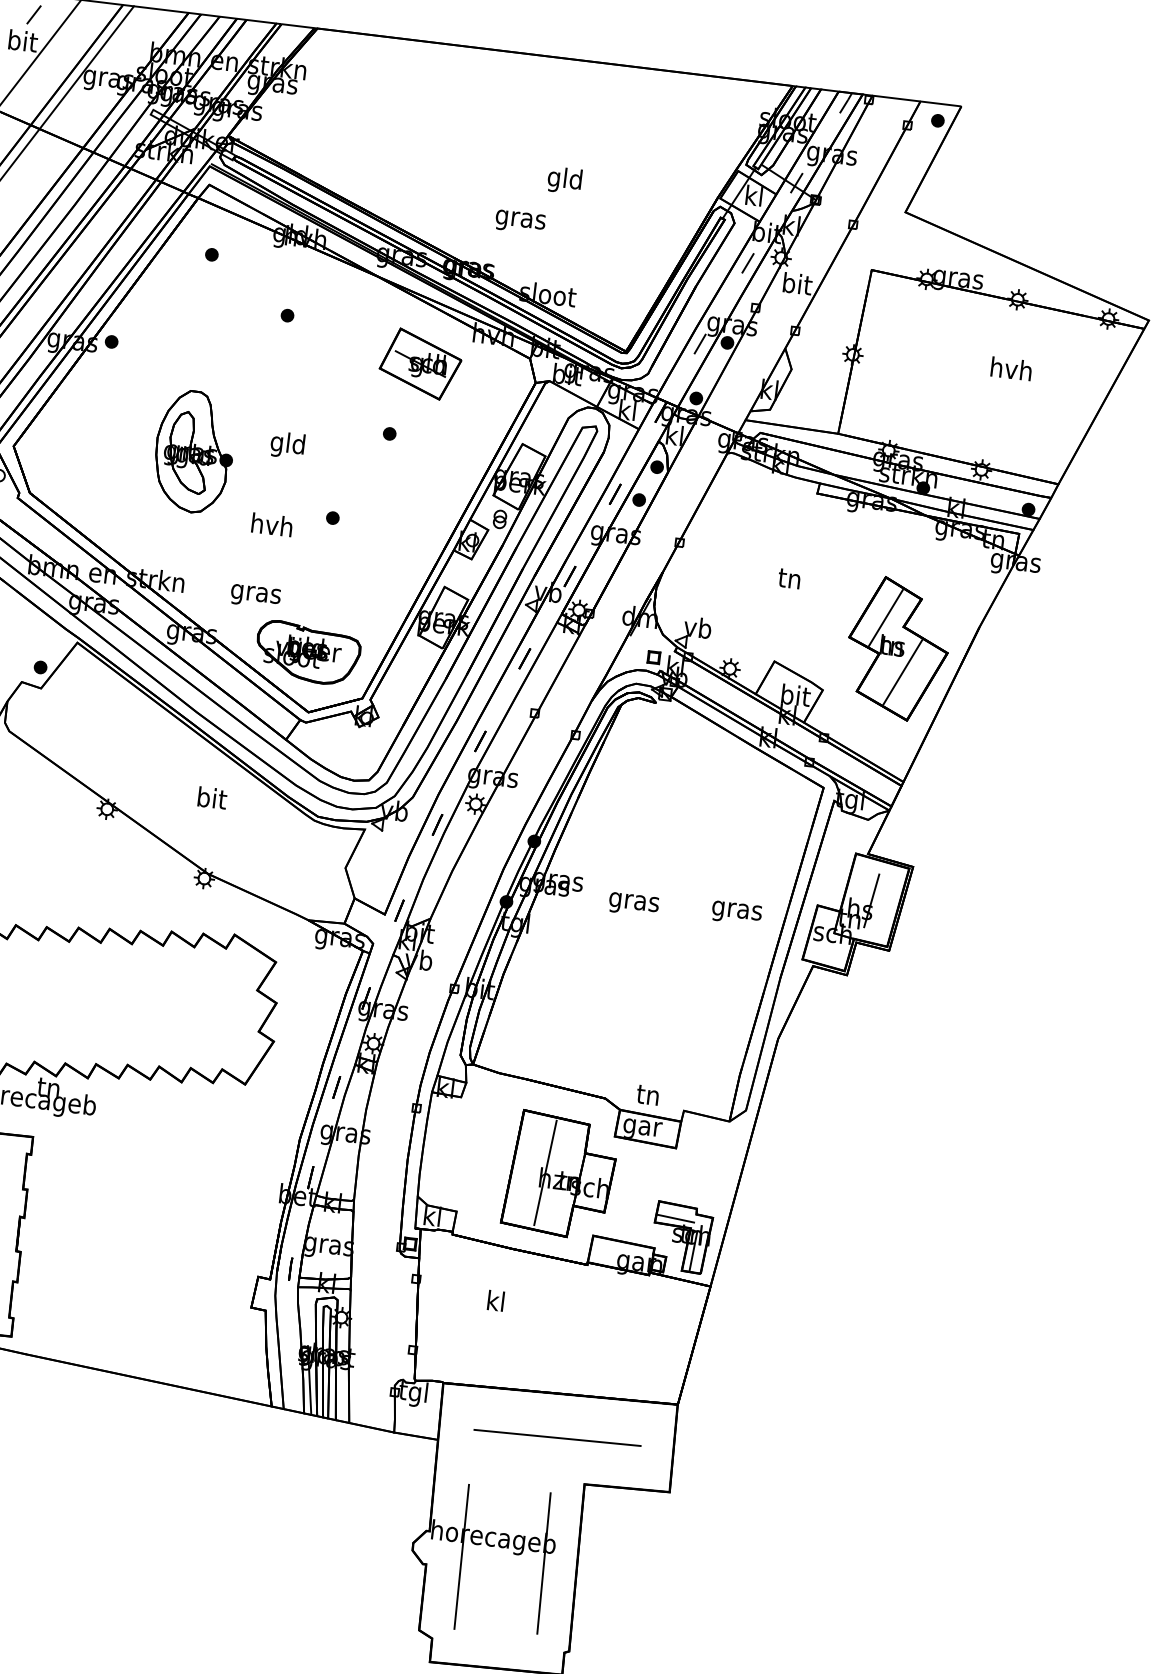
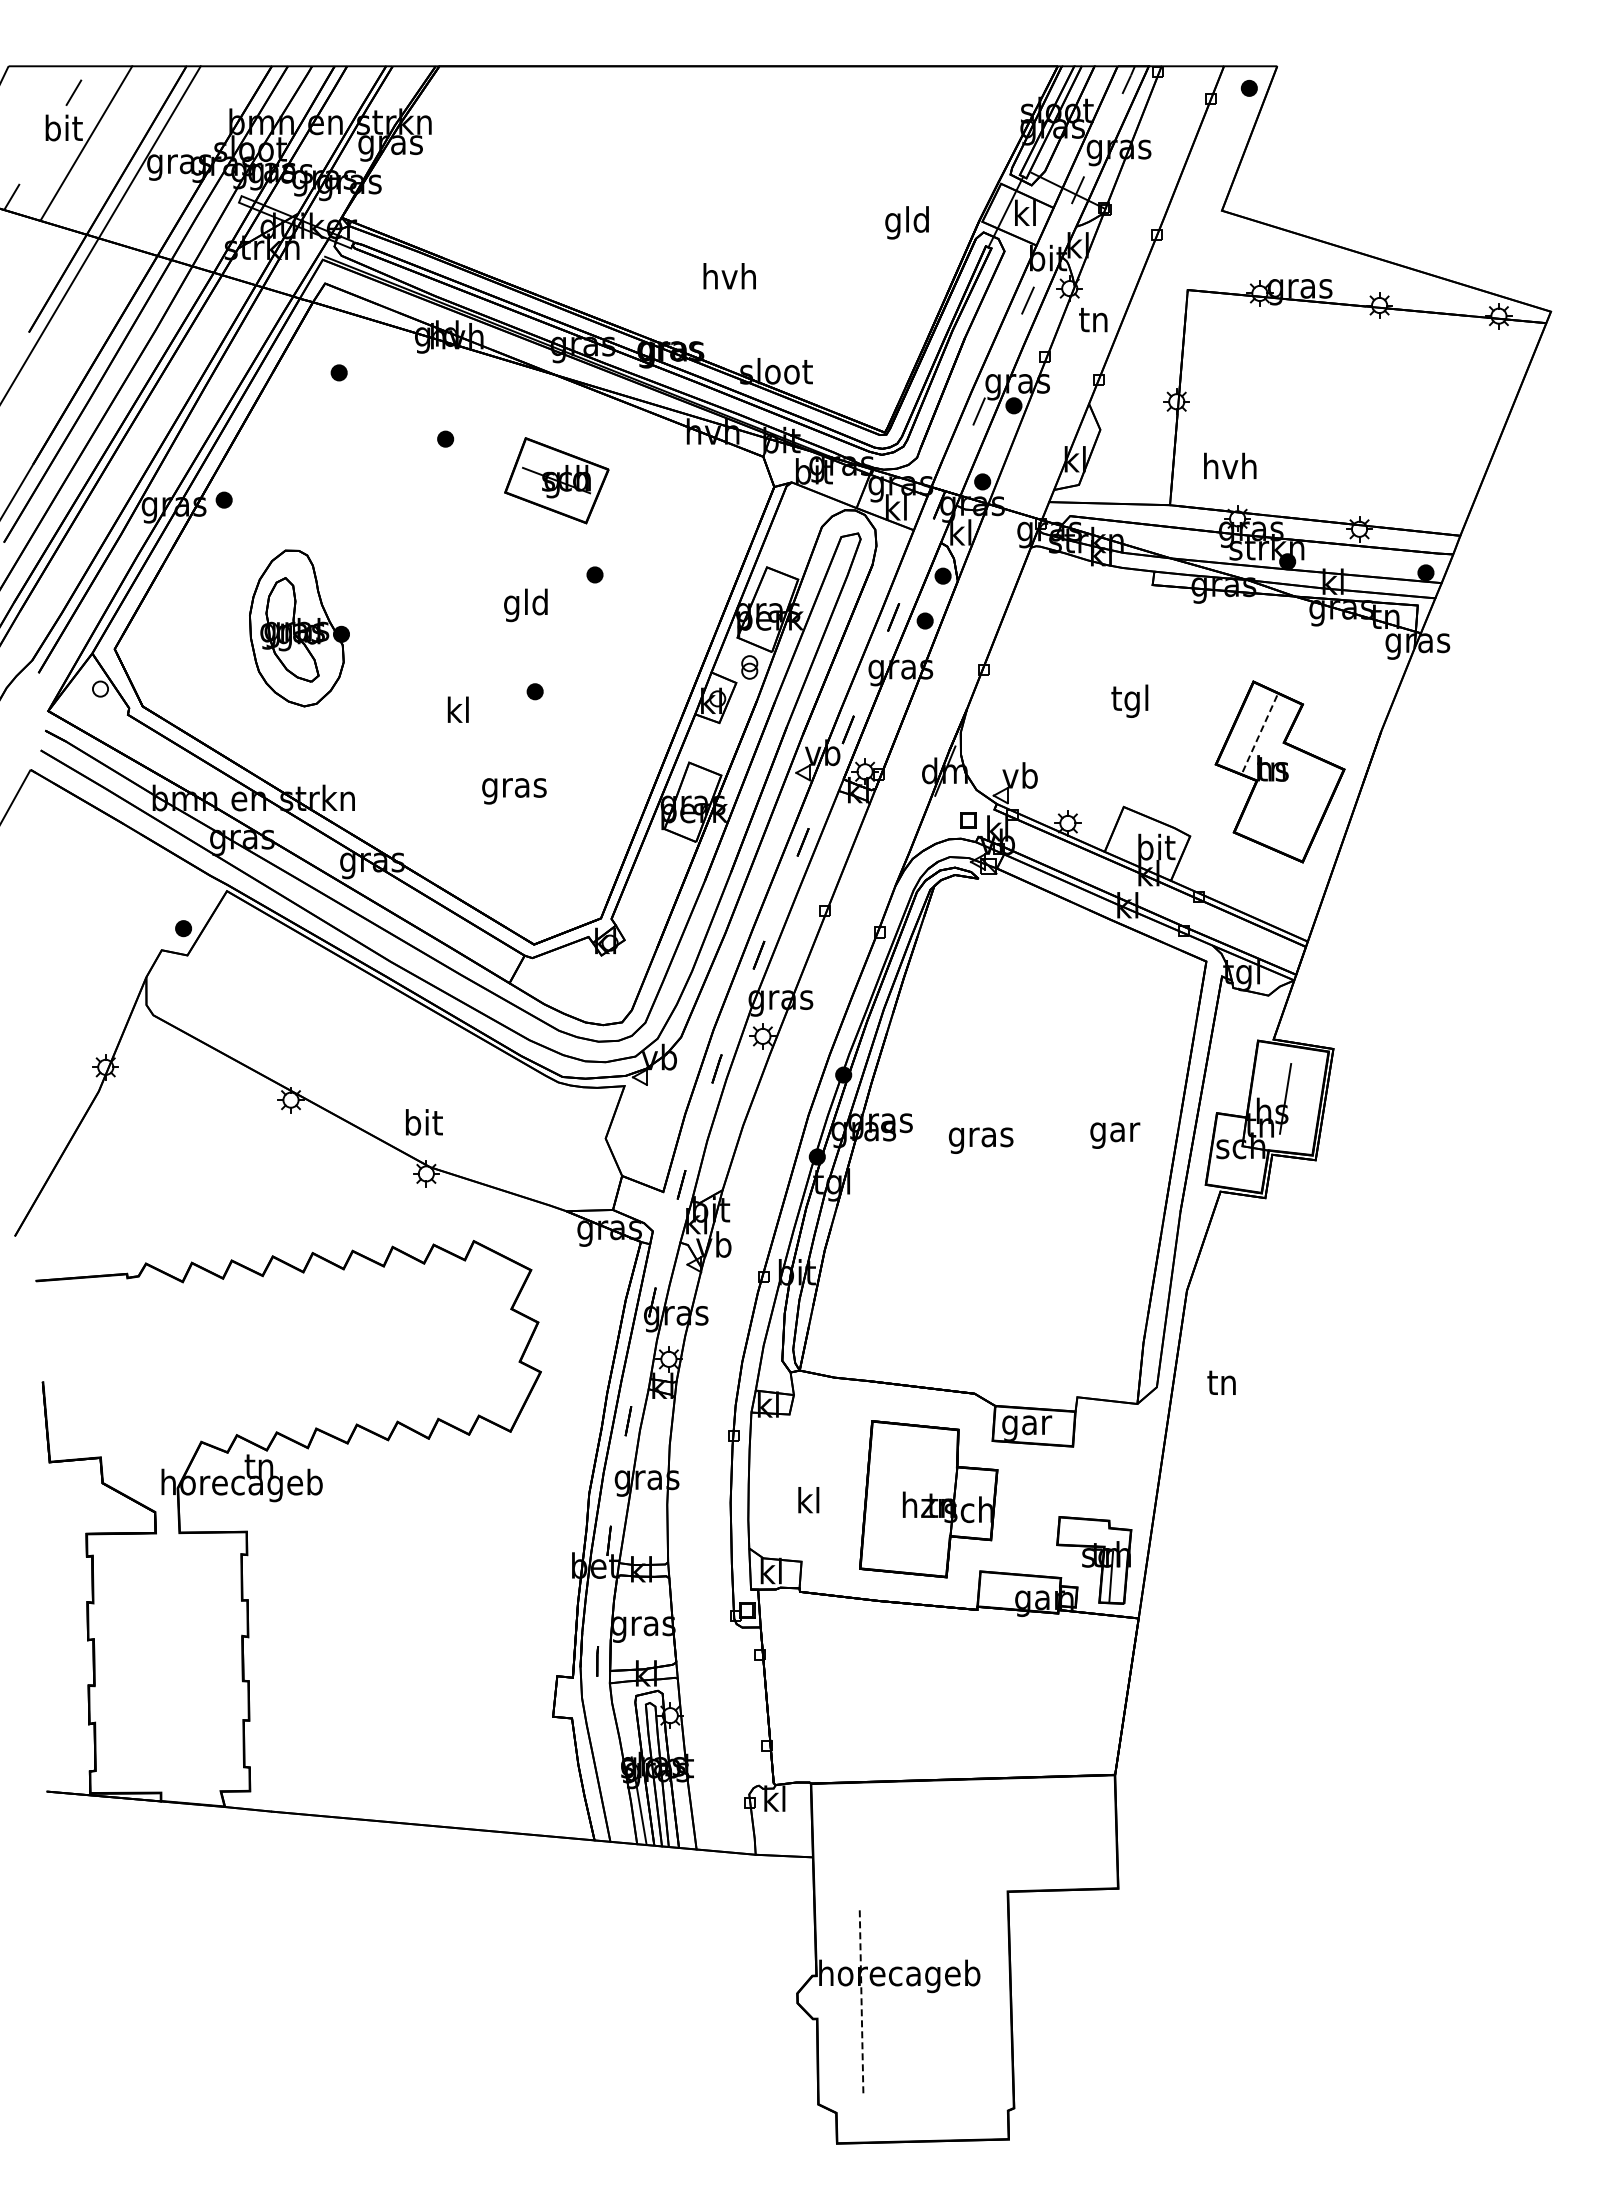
text: (564, 180) -> (906, 222), moved
text: (520, 219) -> (729, 279), gras -> hvh
text: (797, 283) -> (1094, 318), bit -> tn
part: (420, 363) -> (556, 480), moved
text: (1011, 368) -> (1230, 465), moved
text: (287, 445) -> (525, 605), moved
part: (194, 452) -> (299, 628), moved
text: (272, 524) -> (458, 709), hvh -> kl
text: (788, 580) -> (1129, 700), tn -> tgl
text: (255, 596) -> (514, 791), moved
line: (885, 618) -> (1259, 734), solid -> dashed
part: (308, 652) -> (524, 868), removed
line: (902, 671) -> (1289, 800), removed
text: (212, 798) -> (424, 1122), moved
text: (736, 913) -> (1114, 1135), gras -> gar
text: (647, 1094) -> (1221, 1382), moved
line: (545, 1172) -> (909, 1497), removed
line: (675, 1218) -> (1083, 1536), removed
text: (495, 1301) -> (808, 1500), moved
text: (412, 1393) -> (773, 1801), tgl -> kl
line: (557, 1437) -> (965, 1835), removed
line: (461, 1557) -> (861, 2004), solid -> dashed
line: (543, 1563) -> (967, 1999), removed

